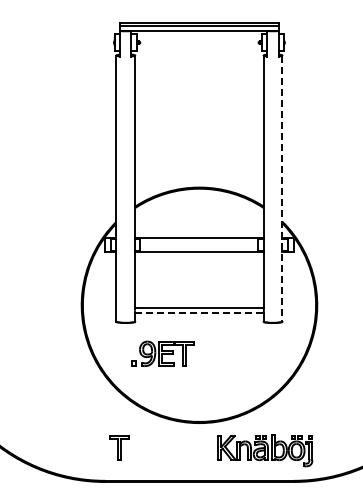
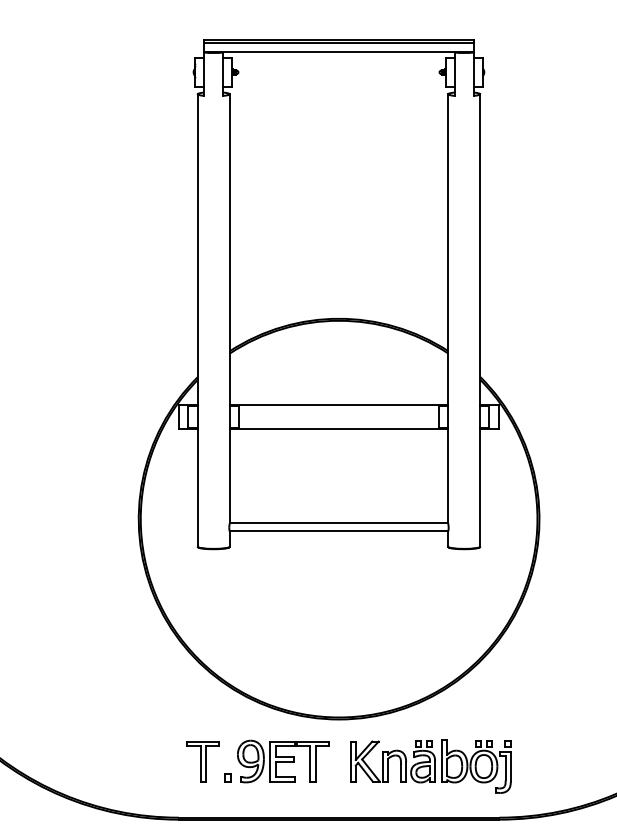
line: (282, 189) -> (480, 322), dashed -> solid
line: (199, 312) -> (339, 531), dashed -> solid
part: (162, 353) -> (276, 760), moved
part: (265, 450) -> (430, 766), moved

